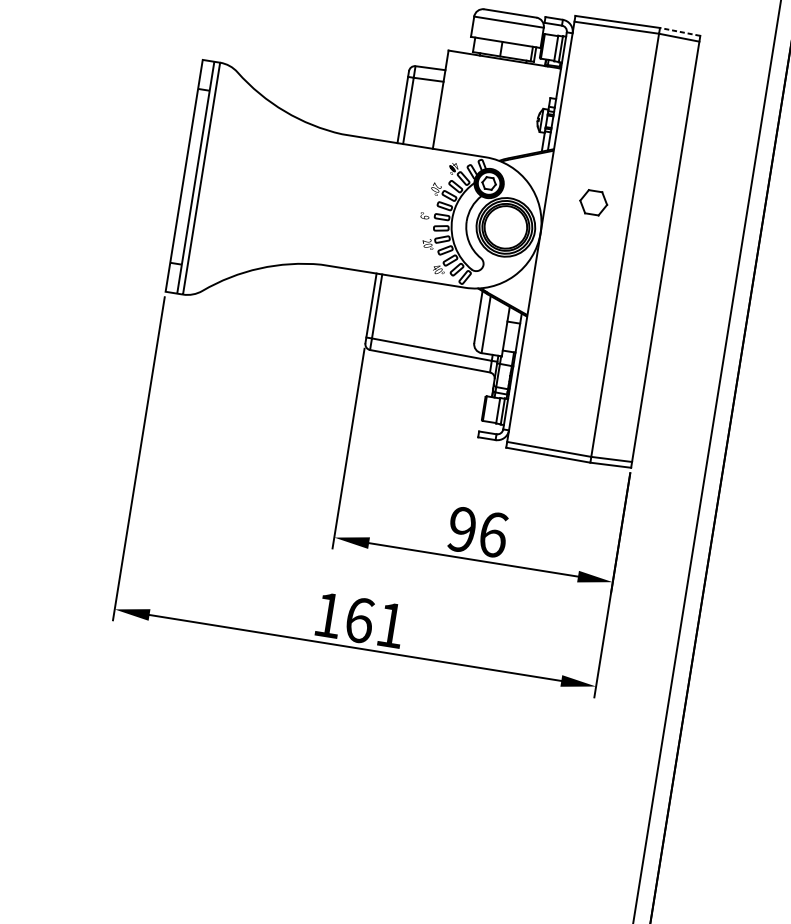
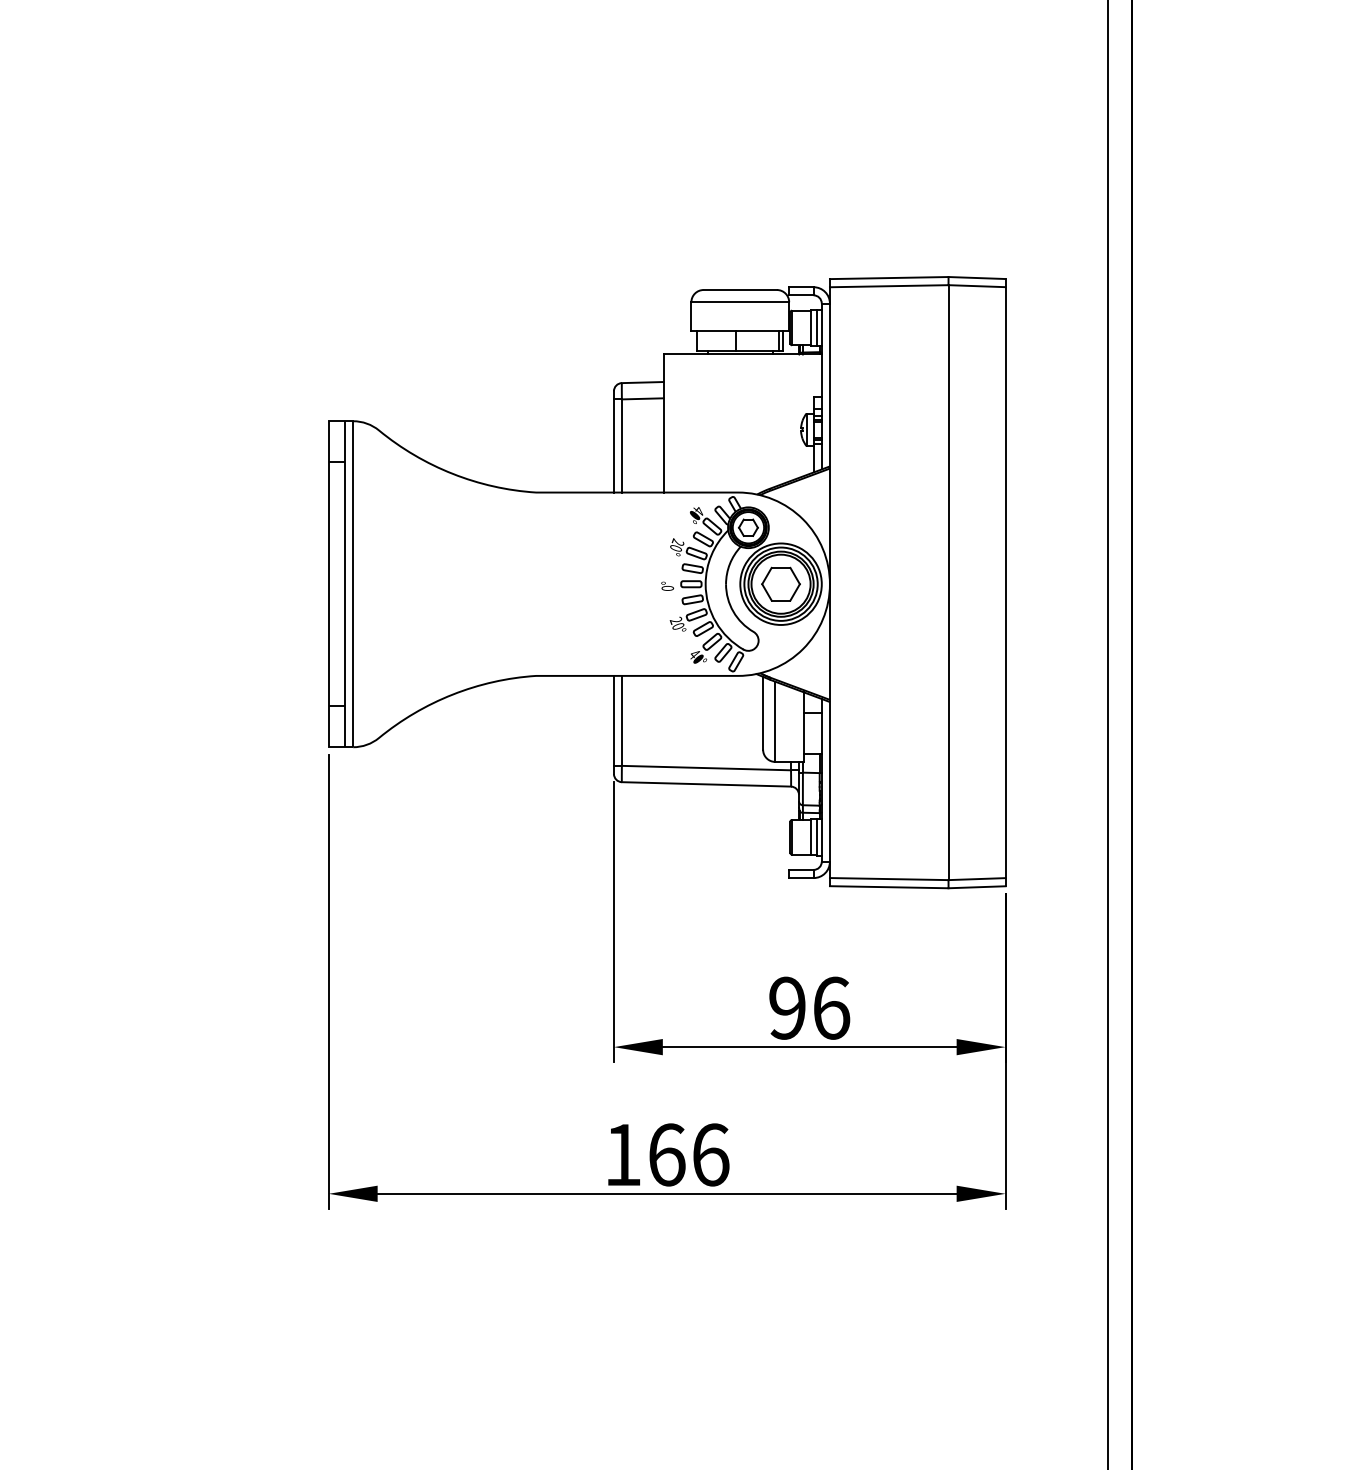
line: (680, 32) -> (977, 278), dashed -> solid
part: (593, 202) -> (780, 583), moved
text: (424, 216) -> (667, 587), 6° -> 0°
text: (391, 625) -> (711, 1154), 161 -> 166

